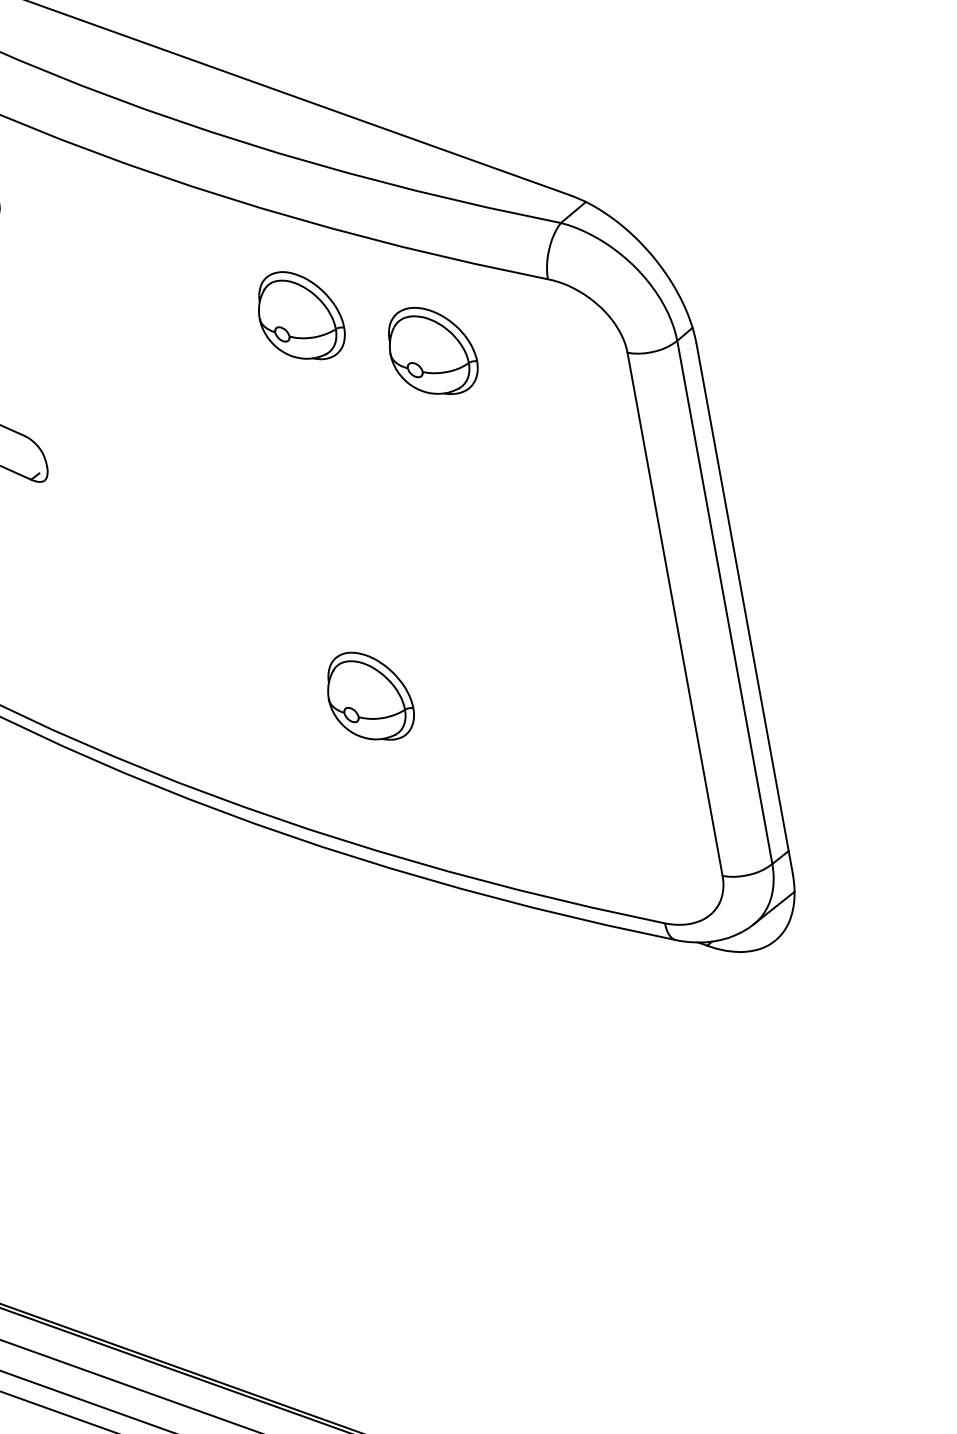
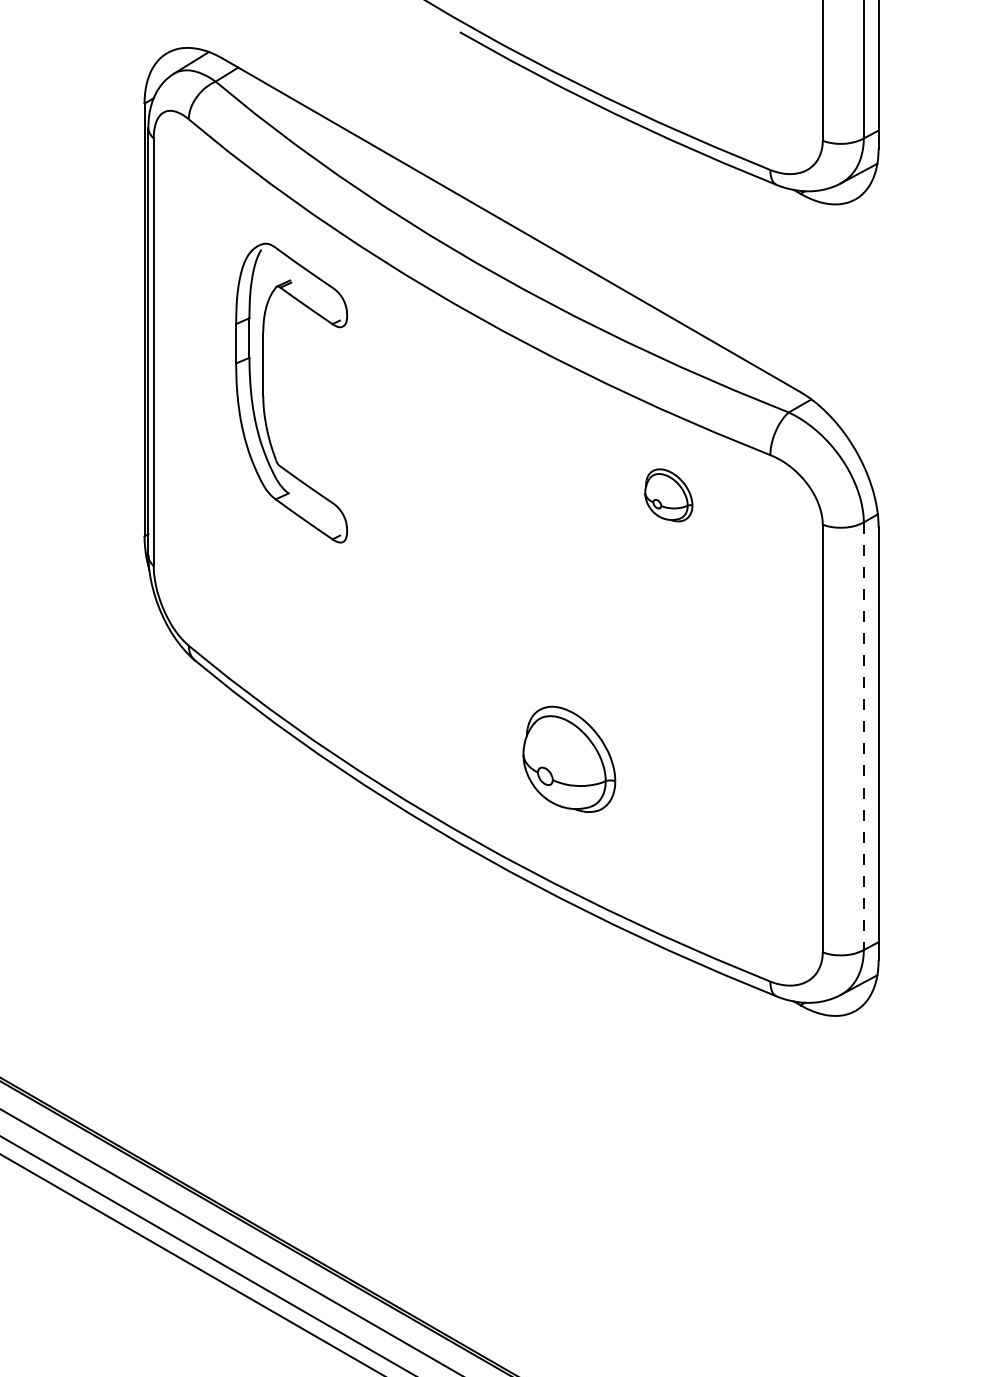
part: (300, 315) -> (569, 448), removed
part: (432, 351) -> (668, 495), size x0.7
line: (724, 602) -> (863, 736), solid -> dashed
part: (369, 696) -> (569, 759), size x1.4

